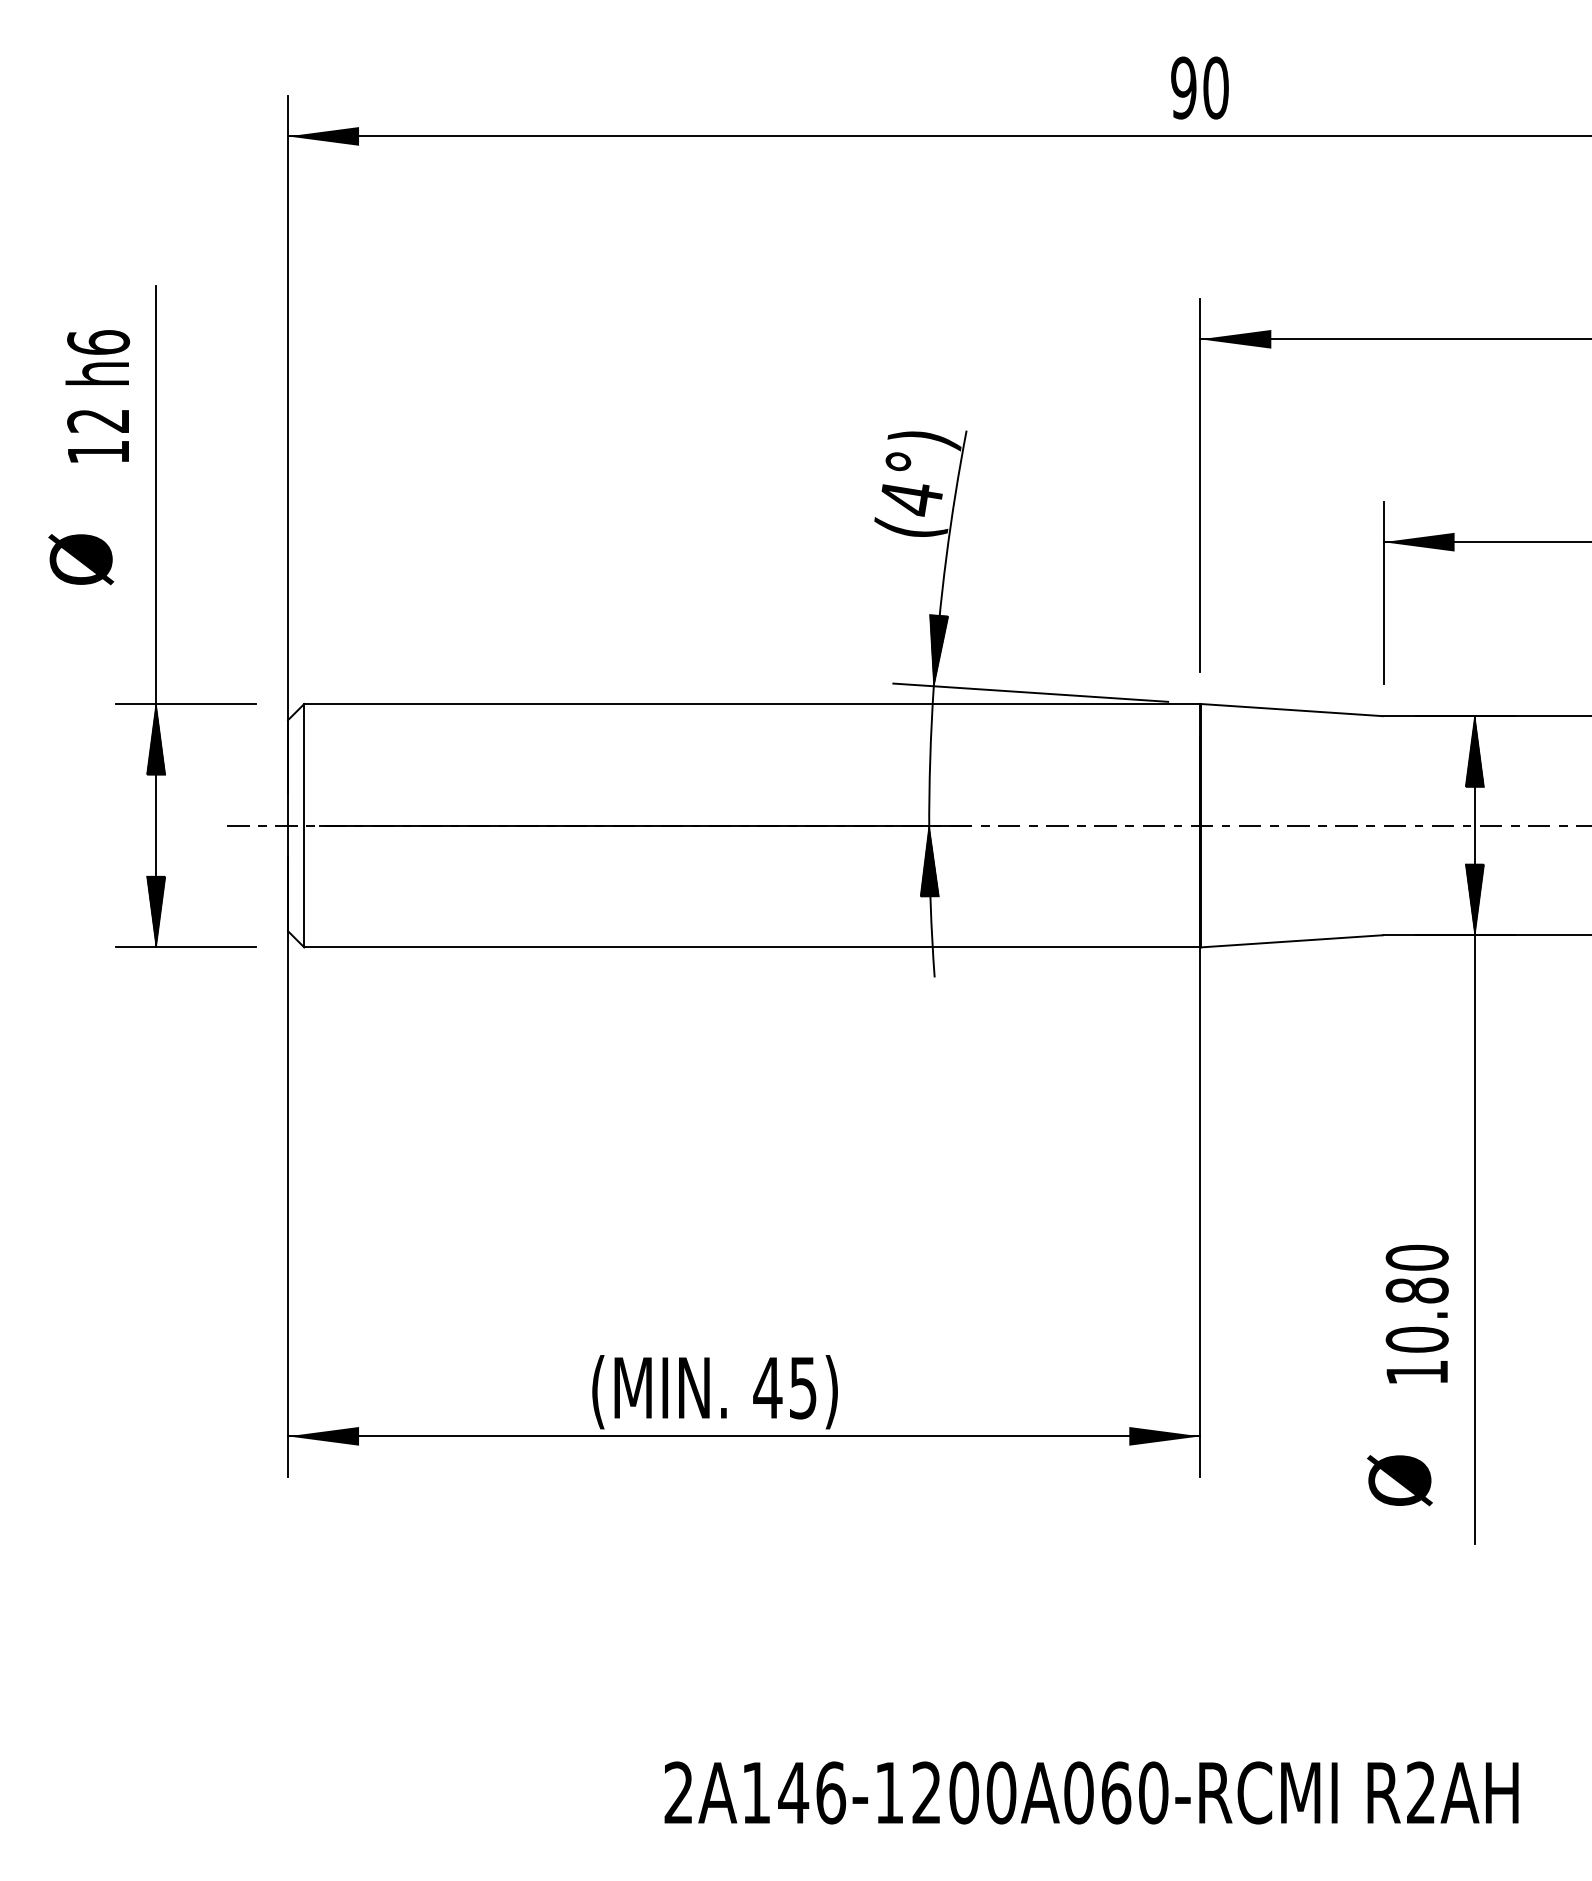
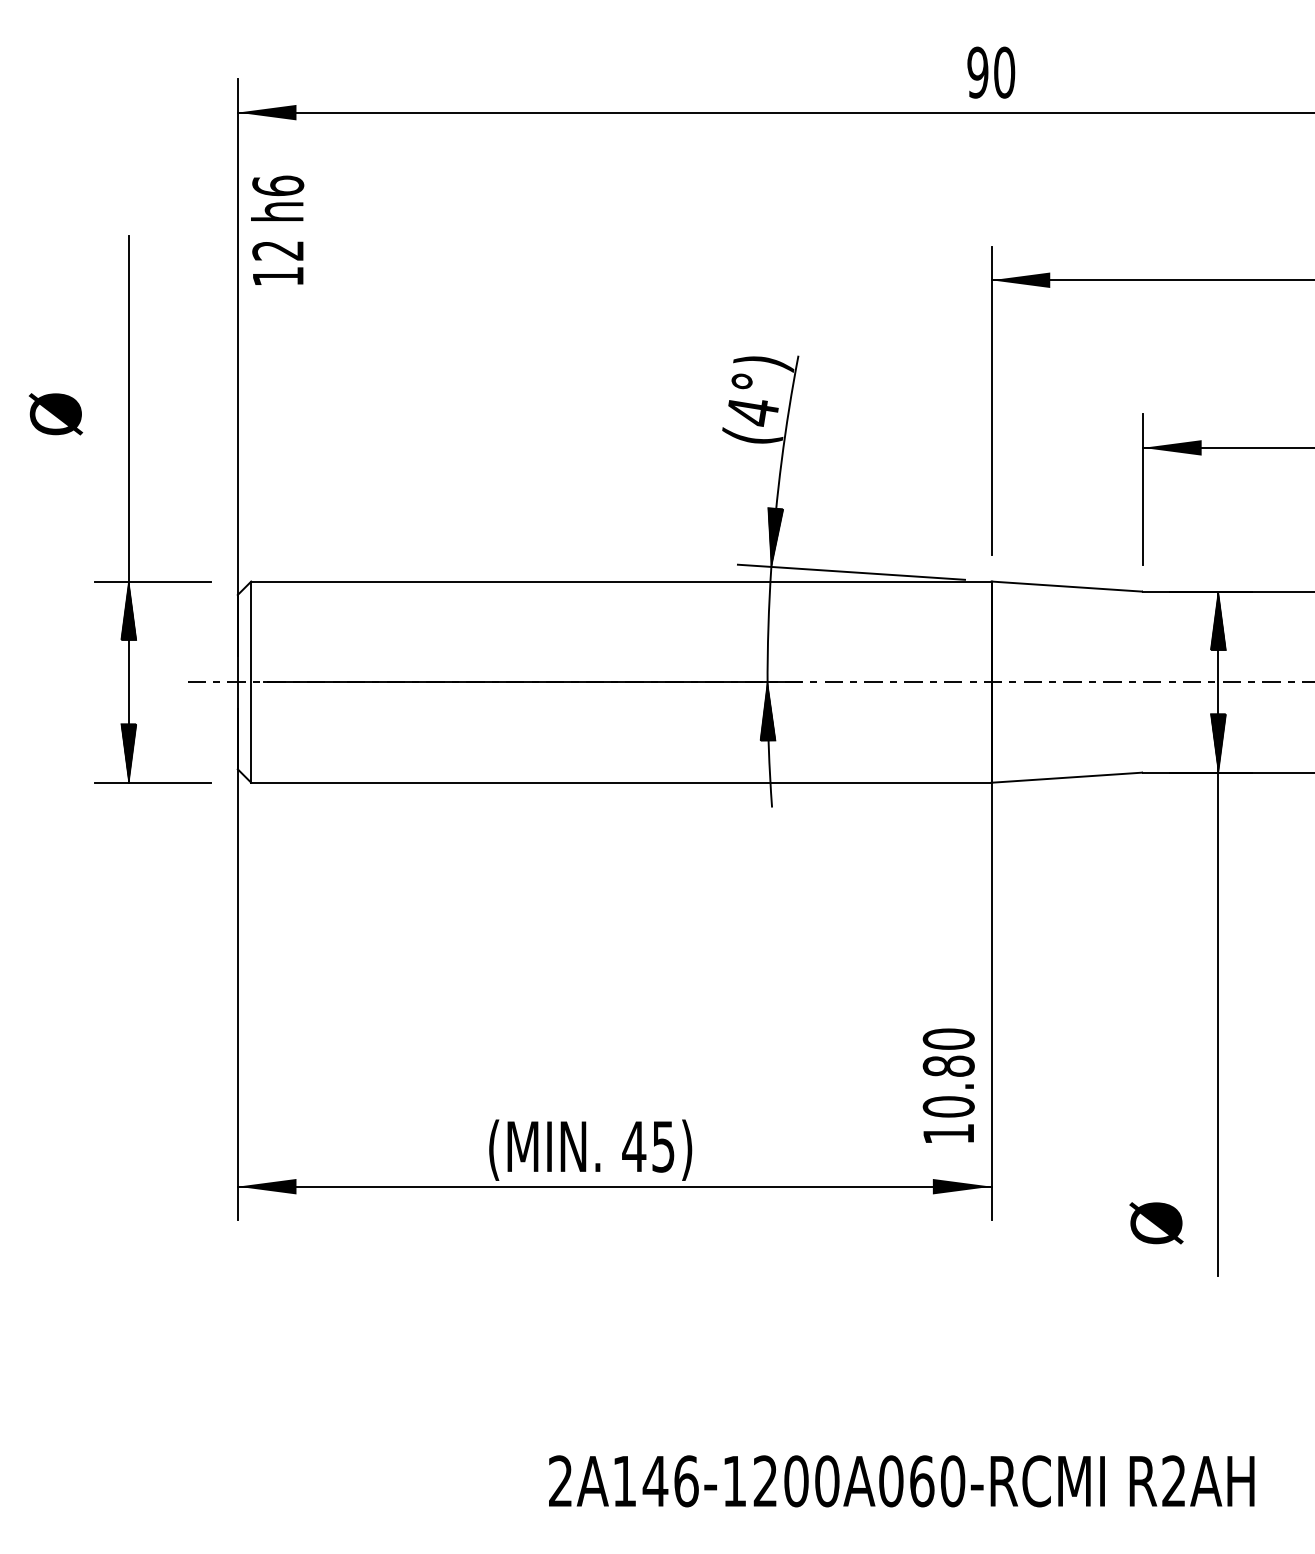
text: (97, 395) -> (277, 229), moved
text: (80, 559) -> (55, 414), moved
text: (1416, 1313) -> (948, 1085), moved

